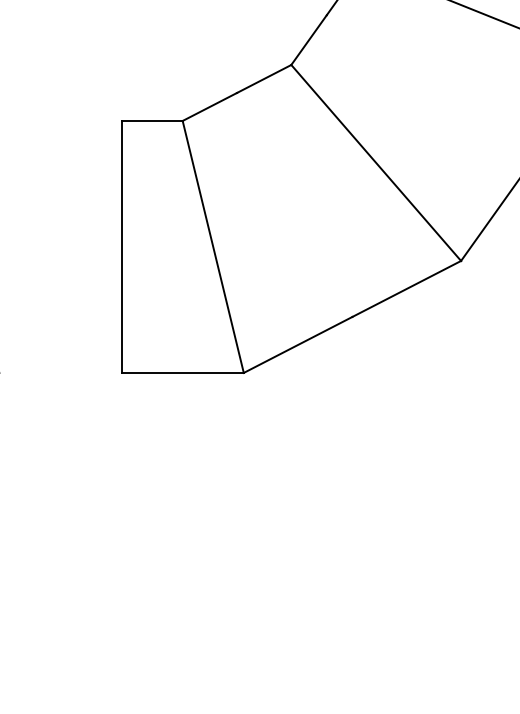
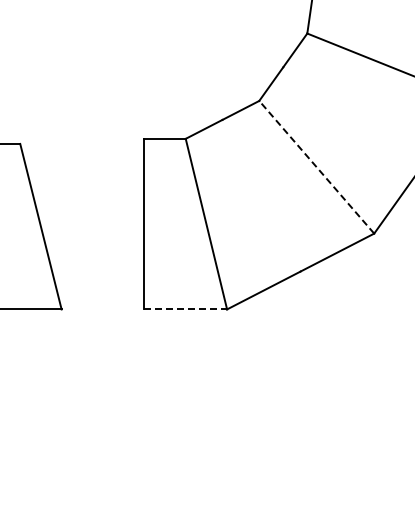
line: (375, 163) -> (316, 167), solid -> dashed
line: (183, 373) -> (186, 309), solid -> dashed

